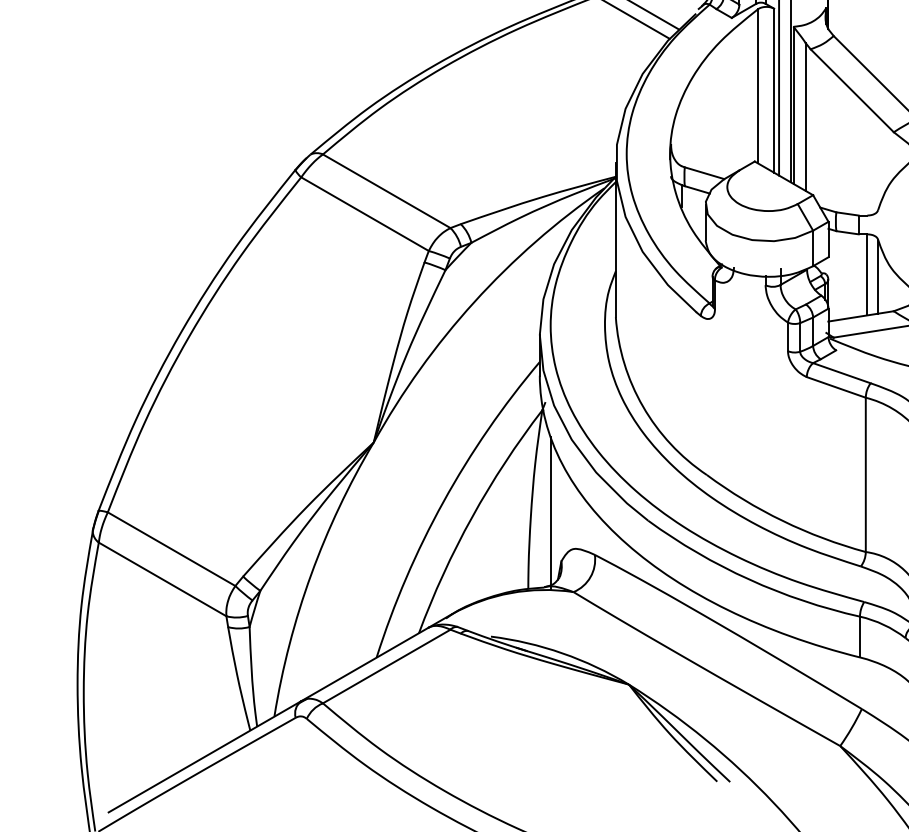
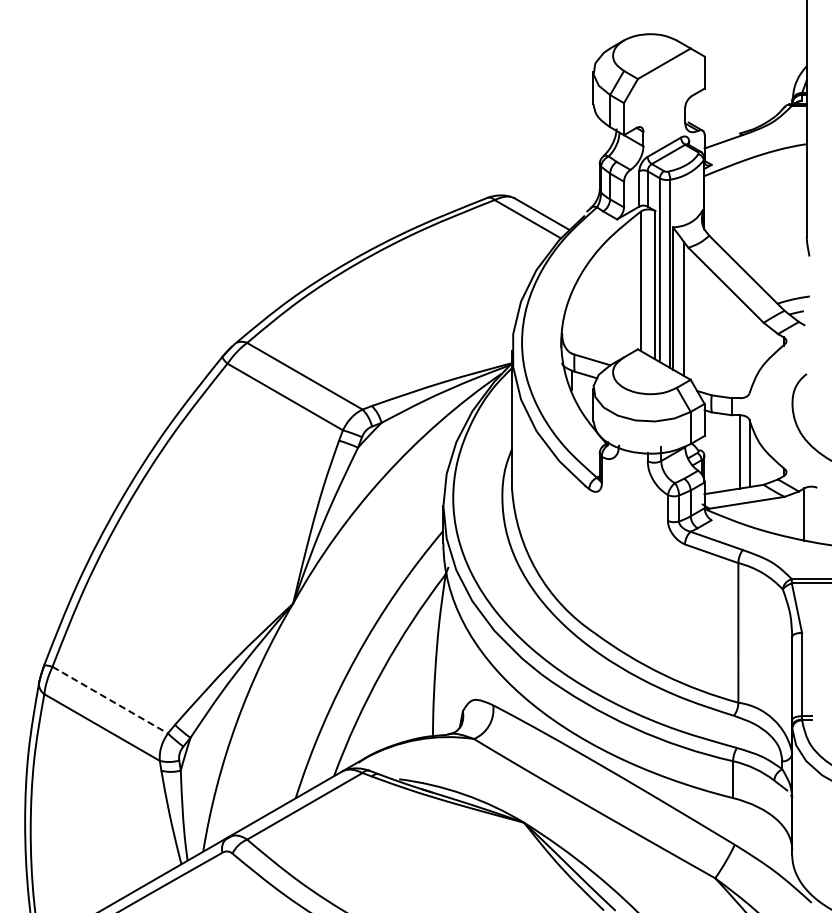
line: (550, 513) -> (453, 667), removed
line: (171, 549) -> (110, 700), solid -> dashed

